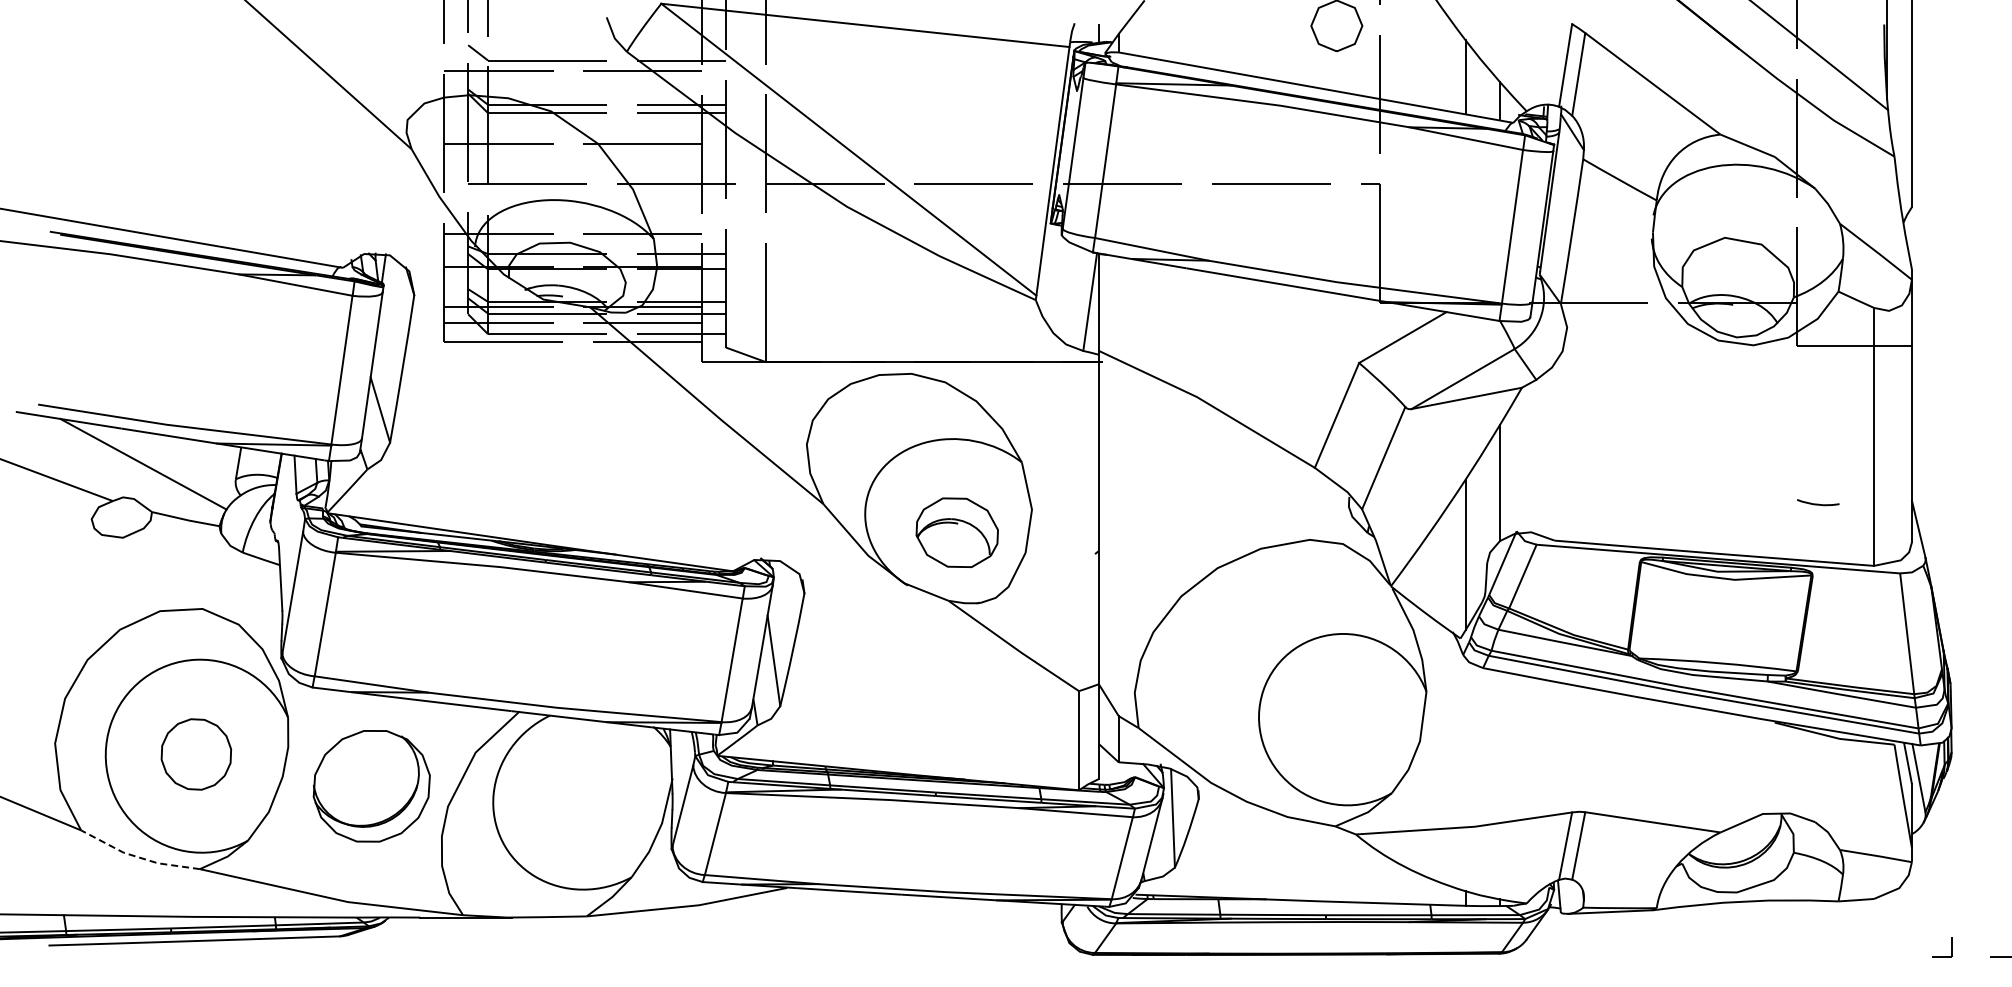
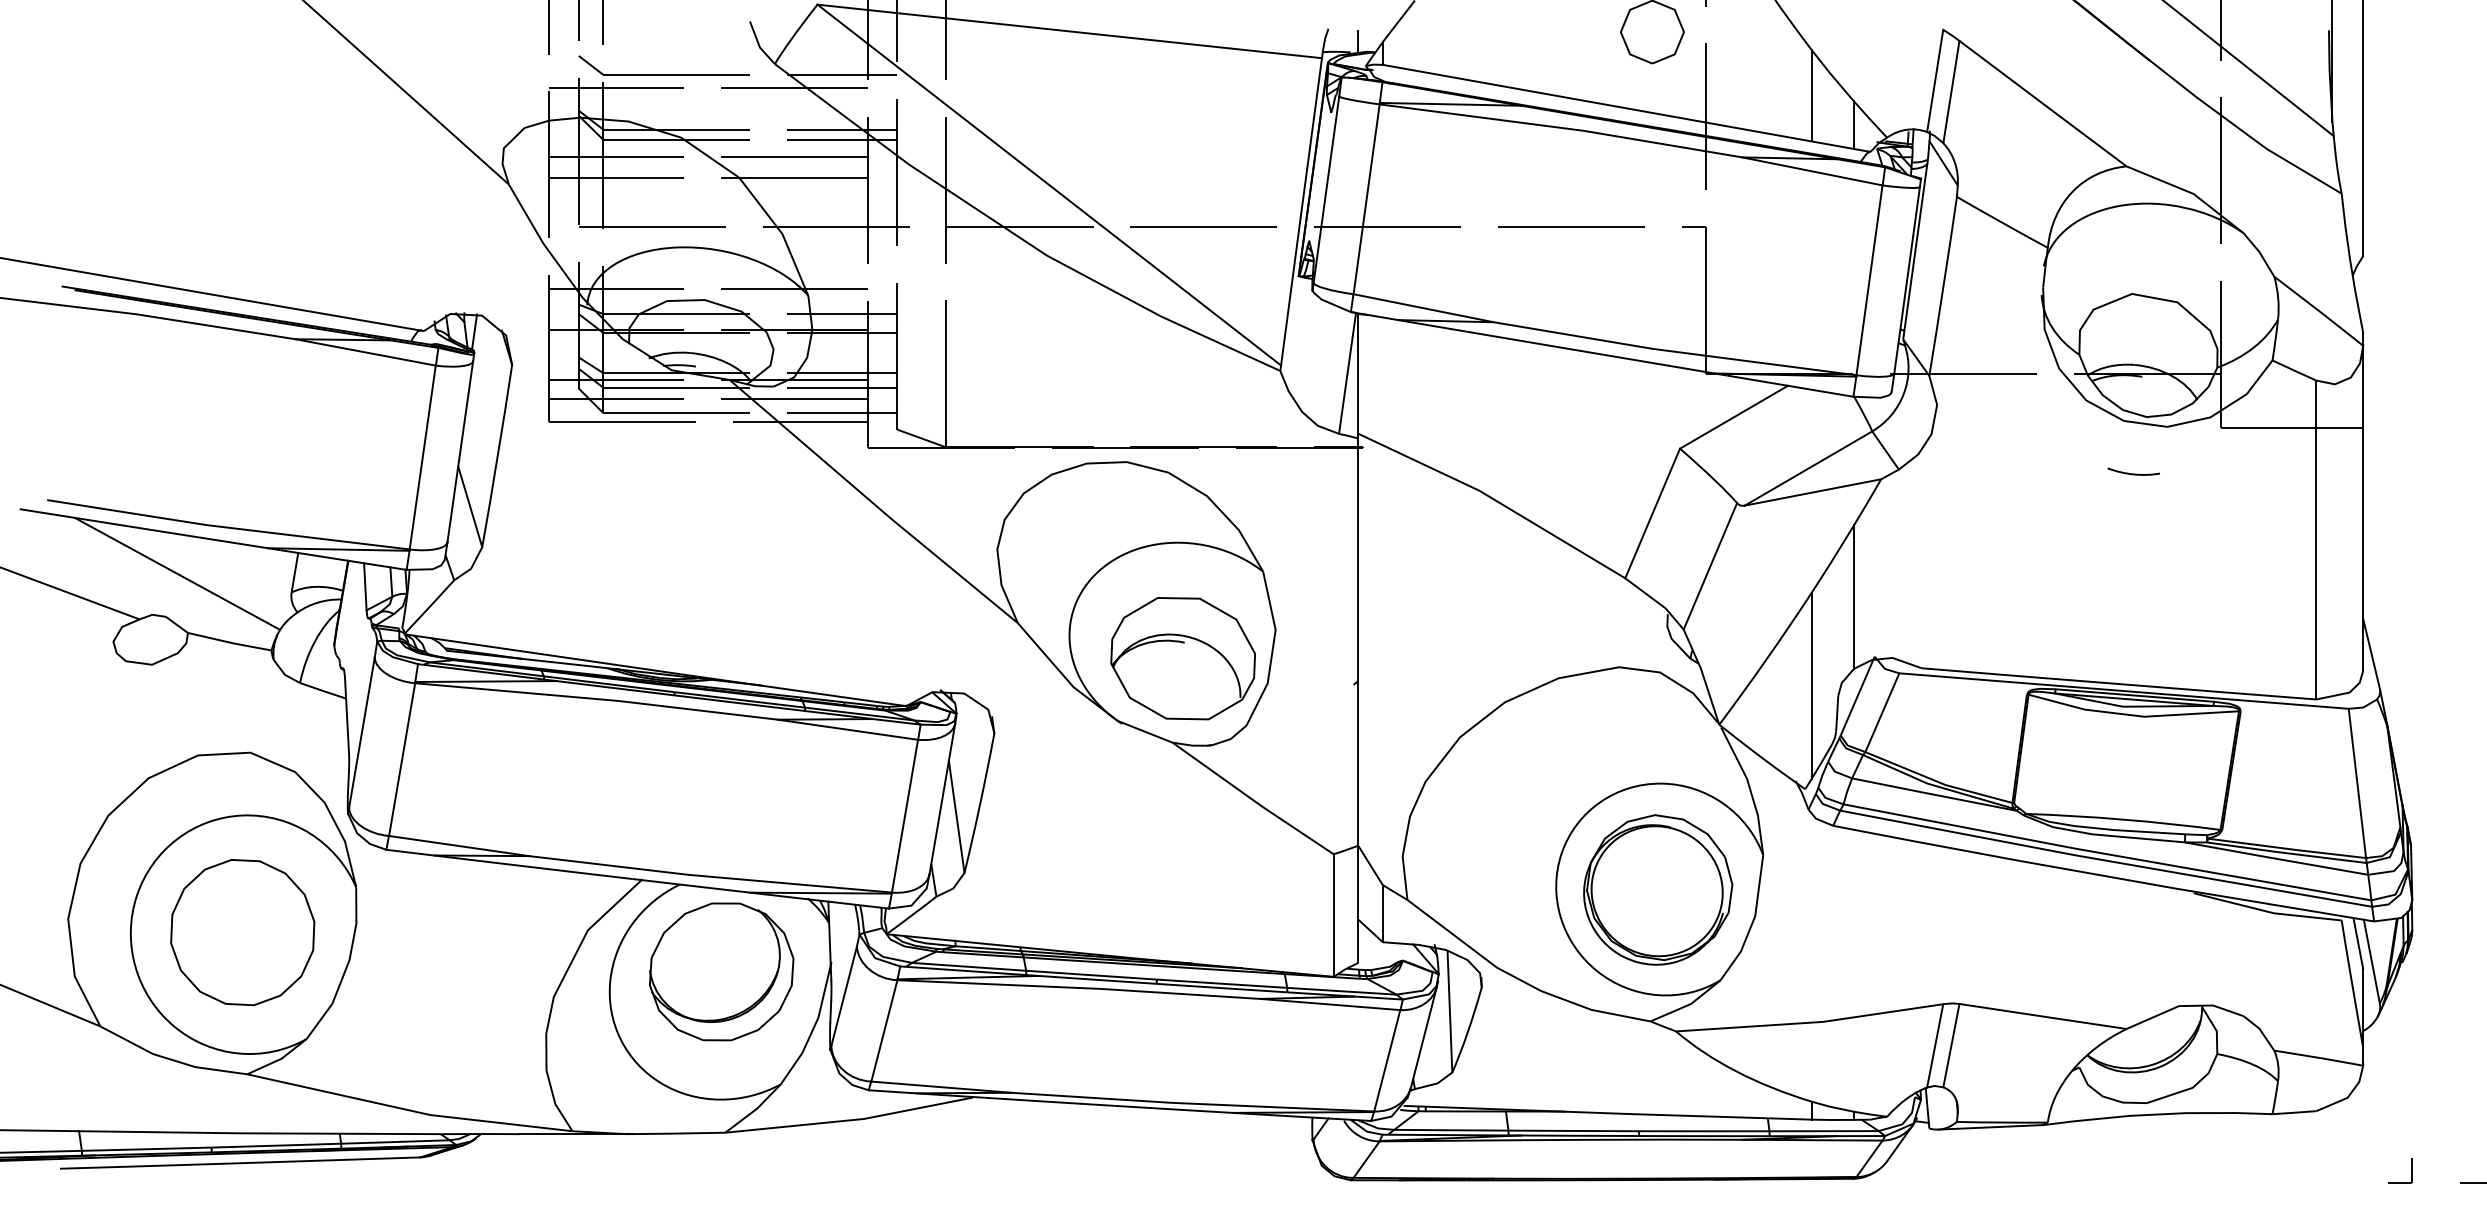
line: (573, 126) -> (708, 156), added
curve: (1818, 503) -> (2134, 472), moved
part: (957, 532) -> (1183, 658), size x1.43
part: (1341, 719) -> (1658, 889), added
part: (196, 754) -> (242, 932), size x1.67
part: (371, 786) -> (721, 972), moved
line: (138, 857) -> (171, 1059), dashed -> solid

